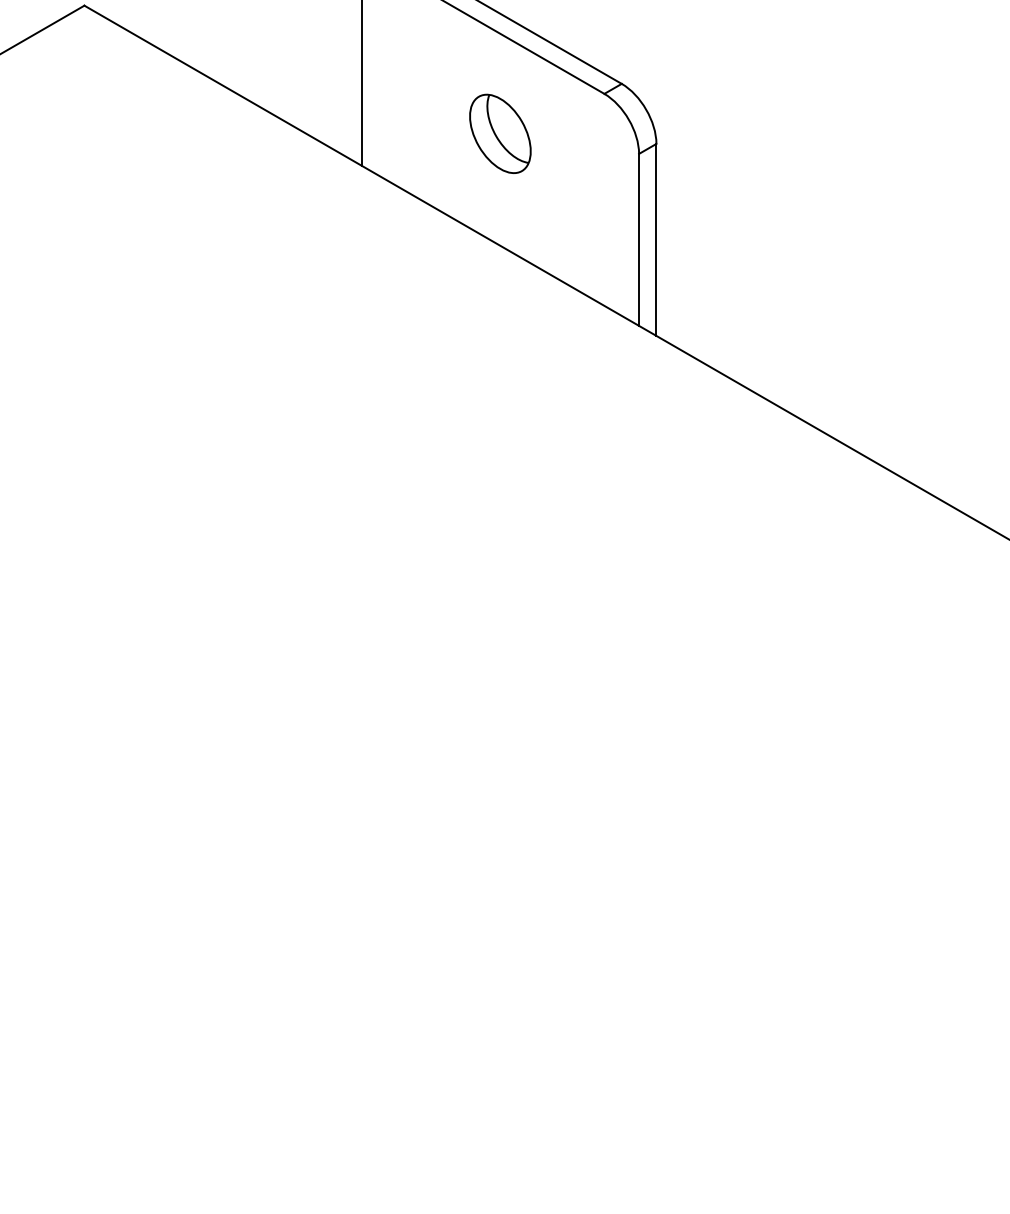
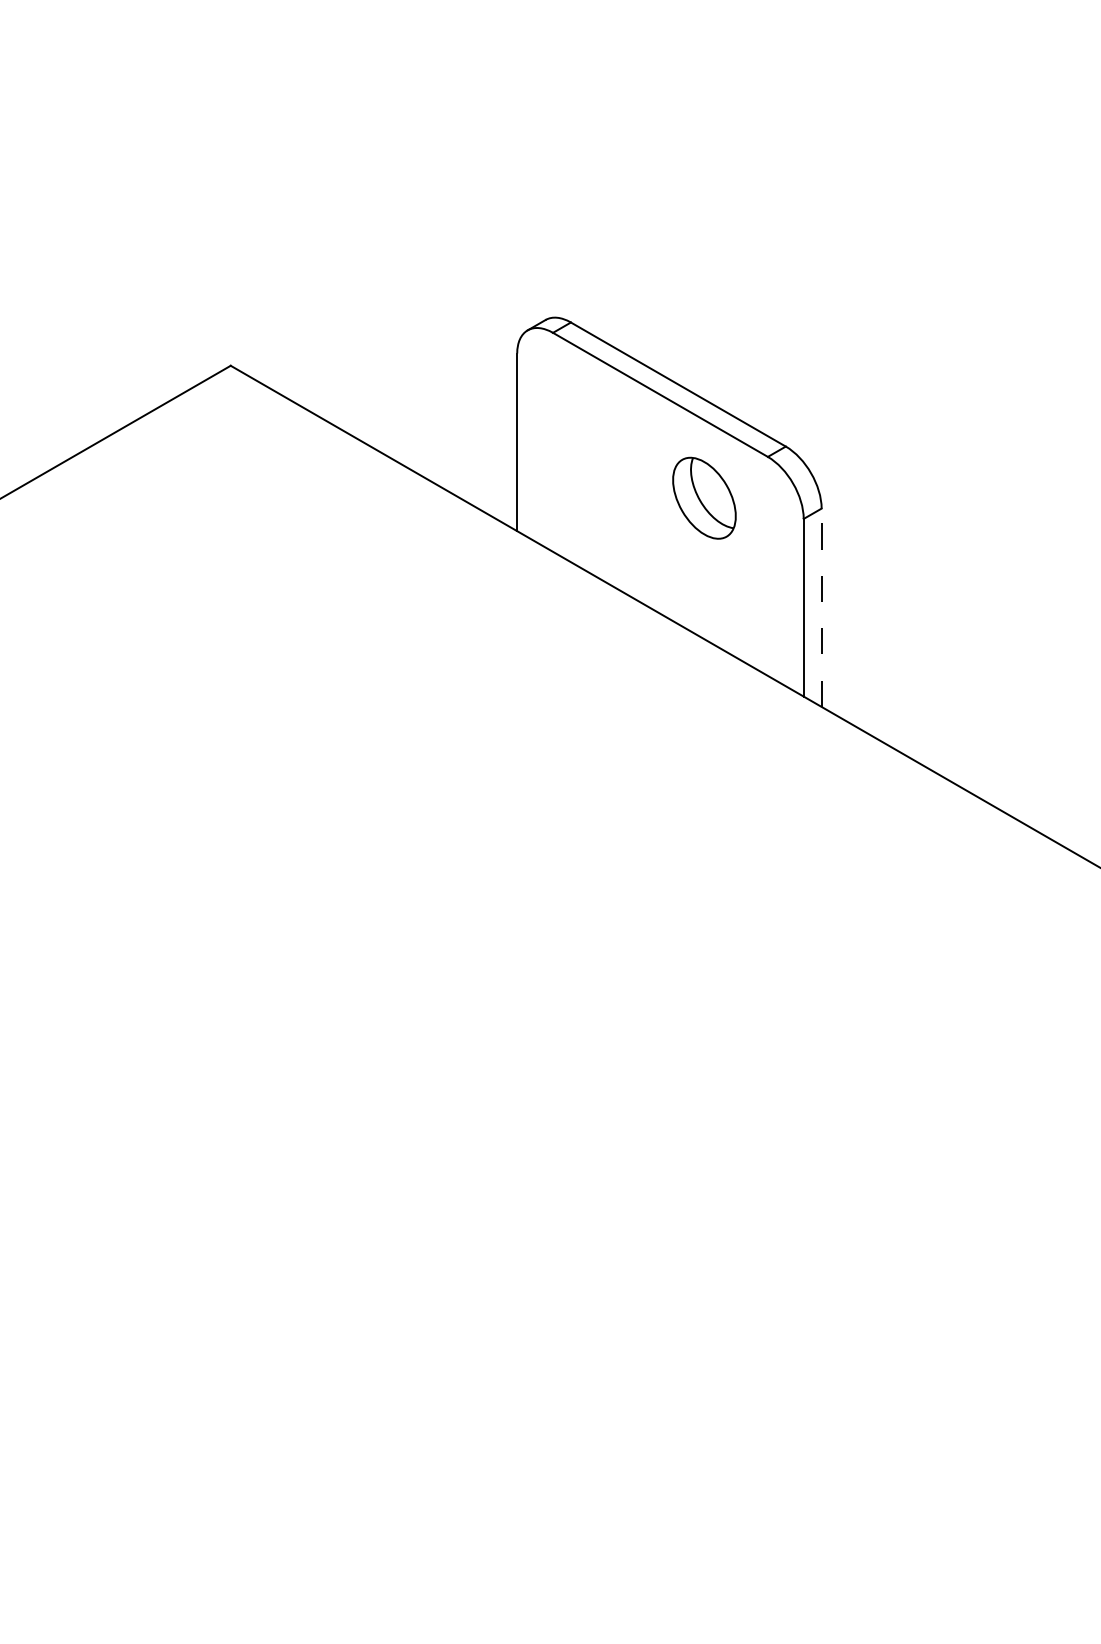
part: (500, 133) -> (704, 497), moved
line: (656, 239) -> (821, 607), solid -> dashed

